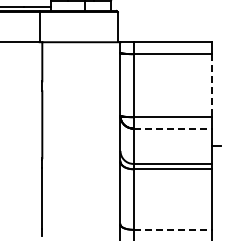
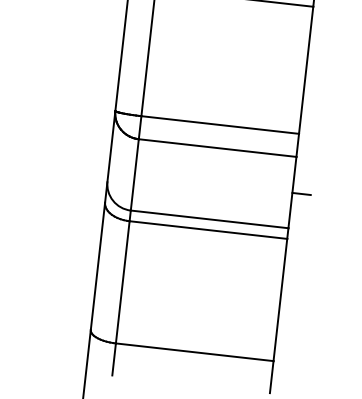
line: (211, 85) -> (305, 69), dashed -> solid
line: (173, 128) -> (219, 148), dashed -> solid
line: (173, 229) -> (196, 351), dashed -> solid

